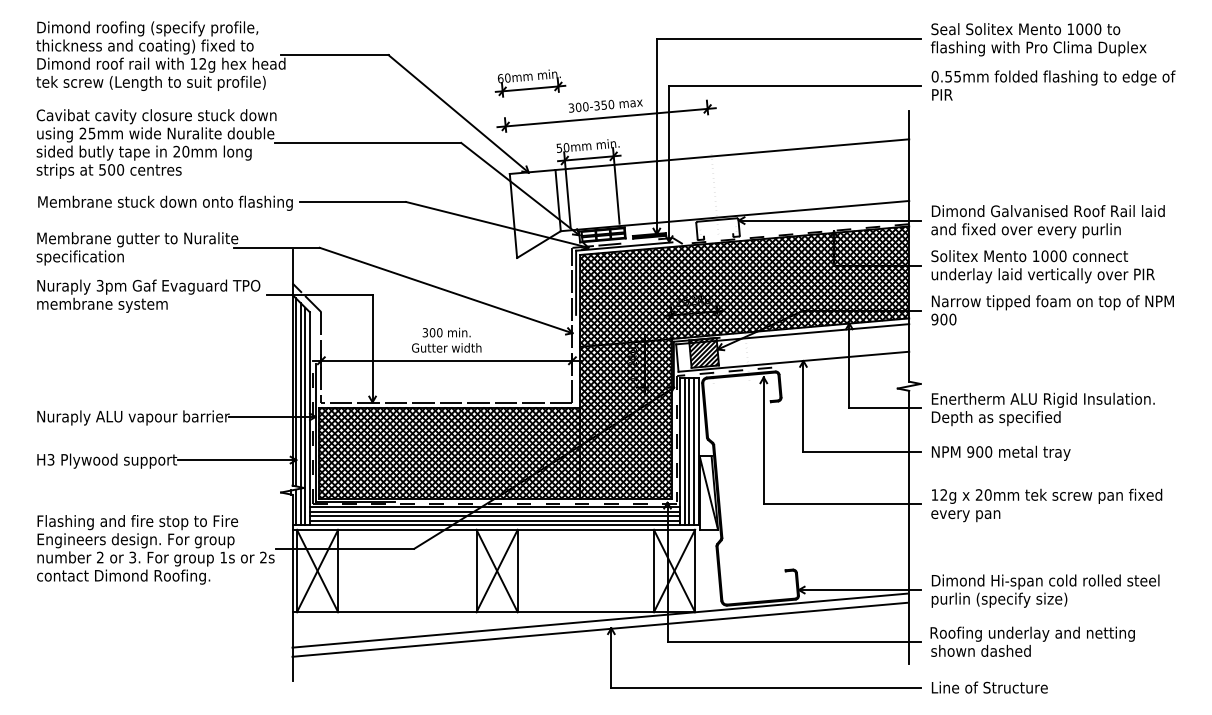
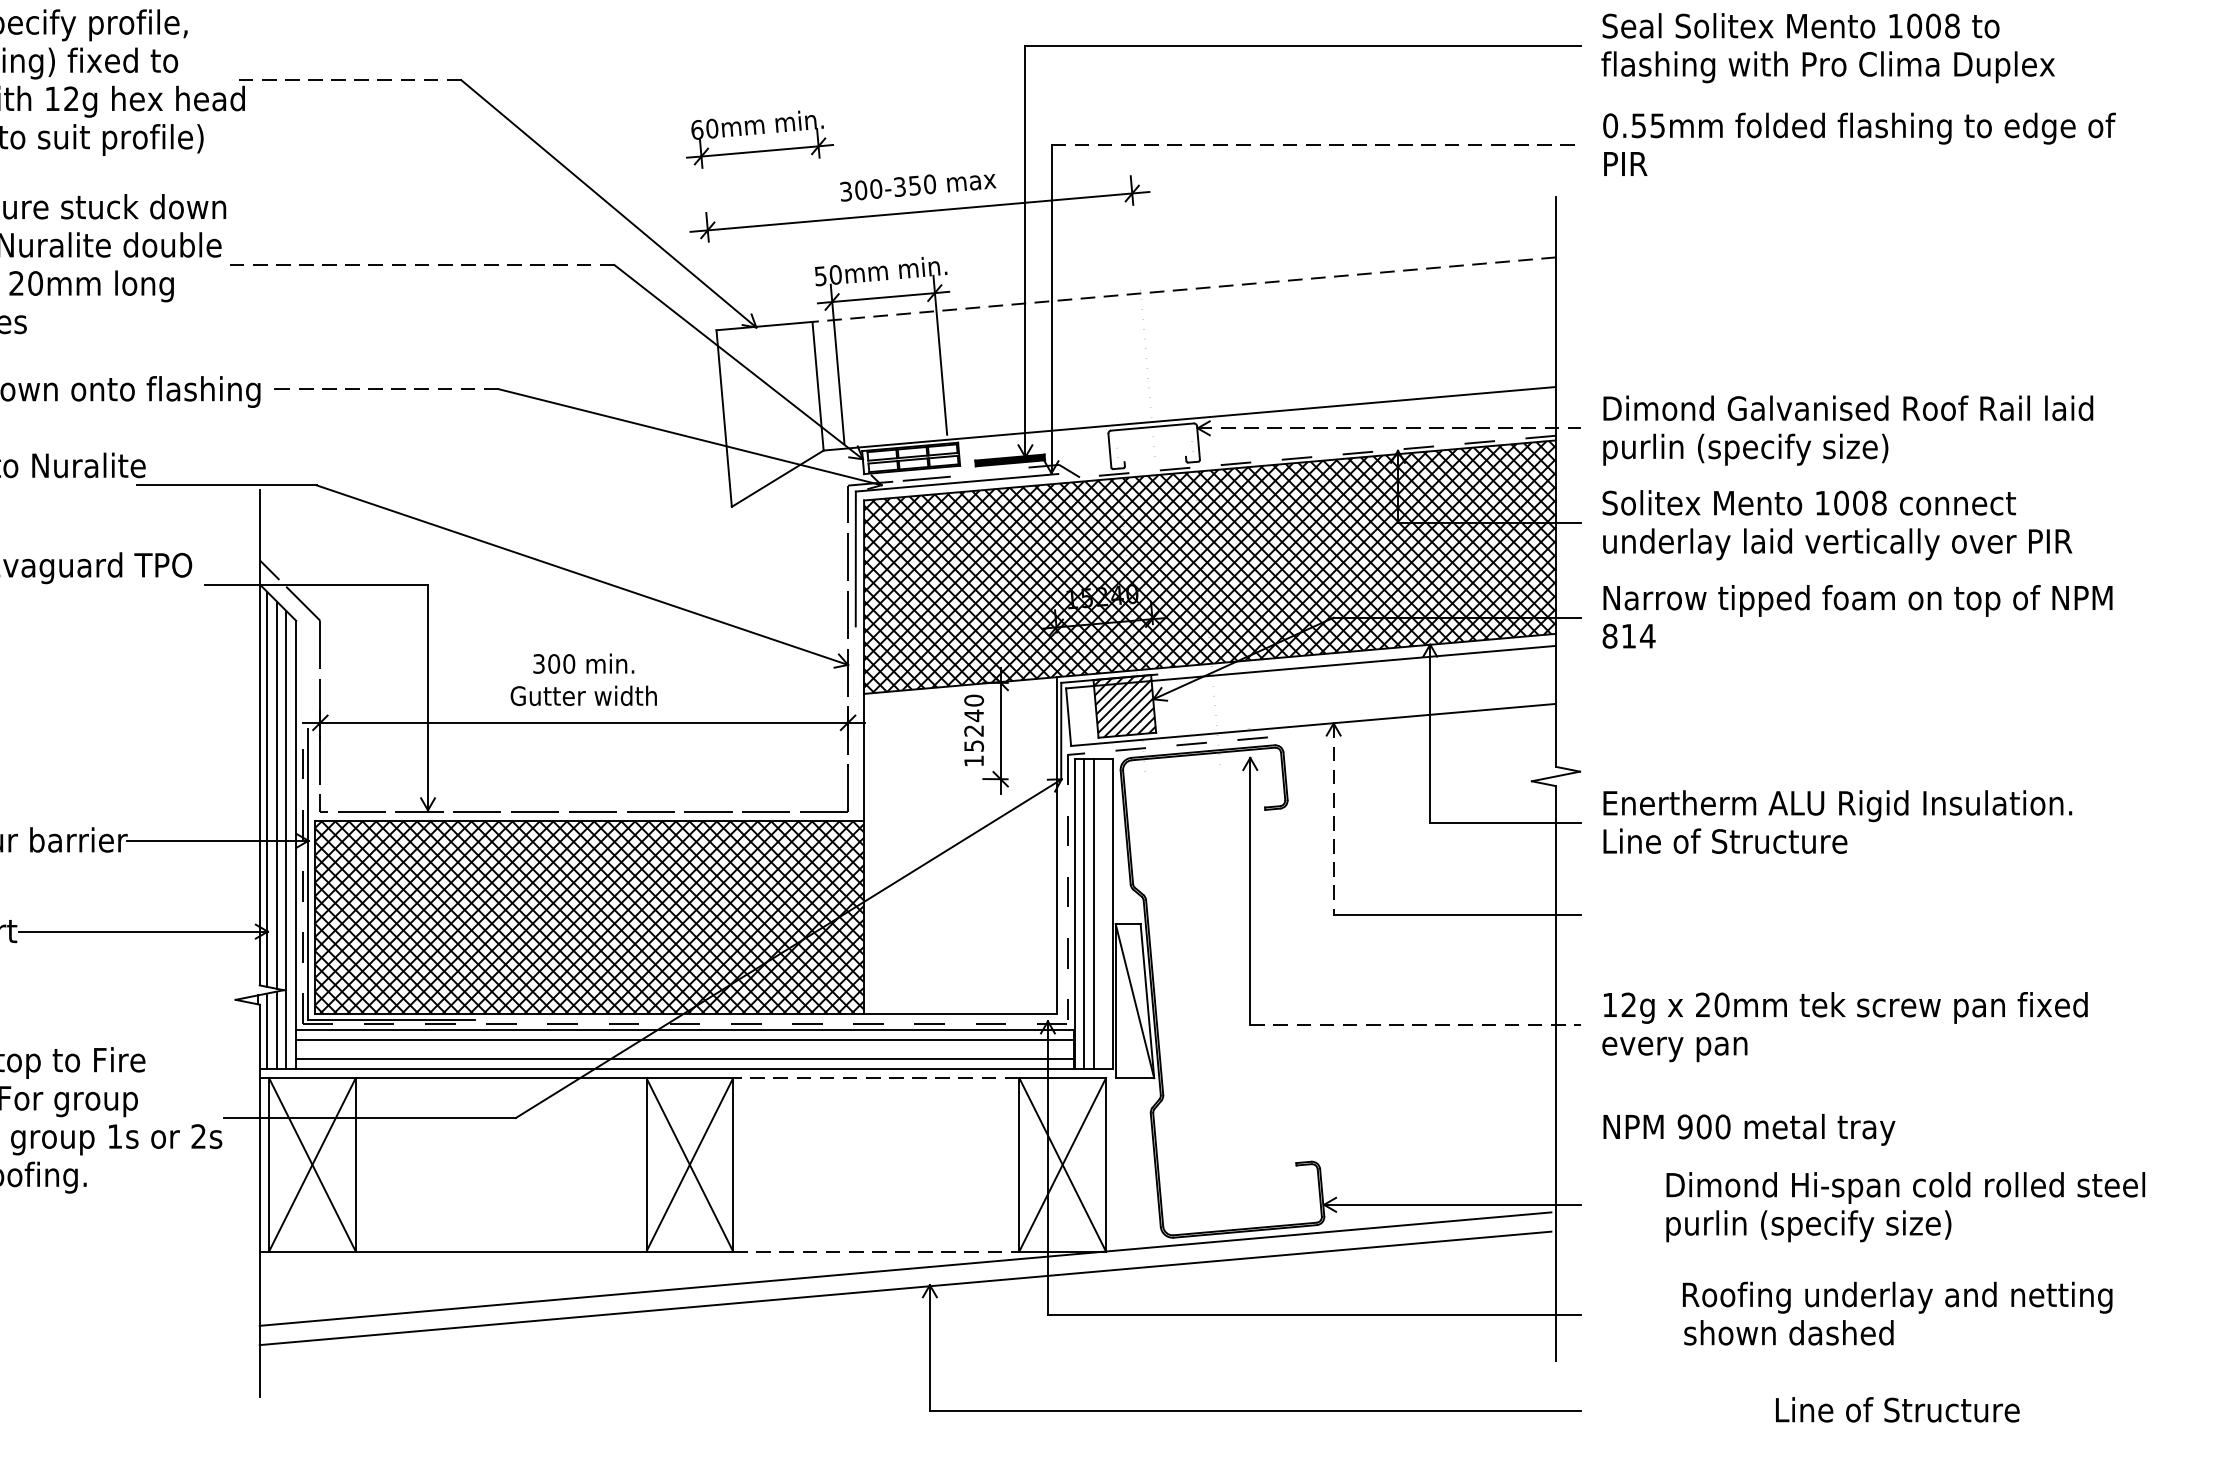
text: (1097, 28) -> (1951, 24), 1000 -> 1008
line: (334, 55) -> (347, 81), solid -> dashed
line: (795, 86) -> (1316, 146), solid -> dashed
line: (367, 142) -> (417, 264), solid -> dashed
line: (732, 154) -> (1184, 289), solid -> dashed
line: (353, 201) -> (387, 388), solid -> dashed
line: (830, 220) -> (1390, 428), solid -> dashed
text: (1025, 230) -> (1800, 449), and fixed over every purlin -> purlin (specify size)
text: (1062, 255) -> (1878, 501), 1000 -> 1008
text: (943, 319) -> (1628, 636), 900 -> 814
line: (803, 406) -> (1333, 818), solid -> dashed
text: (996, 418) -> (1739, 844), Depth as specified -> Line of Structure
hatch: (625, 419) -> (959, 846), removed
line: (694, 451) -> (1104, 913), removed
text: (1000, 452) -> (1747, 1127), moved
line: (842, 504) -> (1415, 1024), solid -> dashed
line: (494, 516) -> (684, 1050), removed
line: (585, 529) -> (875, 1077), solid -> dashed
text: (1045, 590) -> (1905, 1205), moved
line: (586, 612) -> (877, 1251), solid -> dashed
text: (1032, 641) -> (1897, 1312), moved
text: (989, 687) -> (1897, 1409), moved

